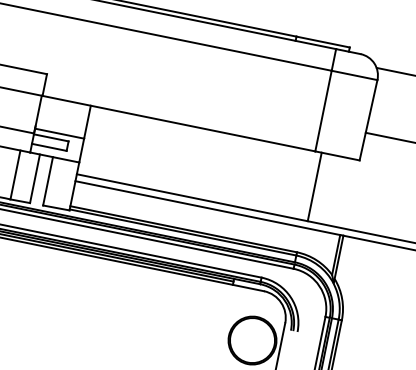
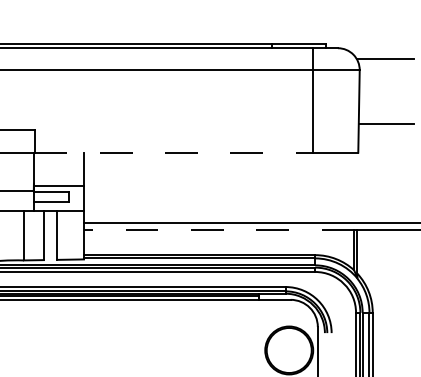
line: (179, 123) -> (174, 152), solid -> dashed
line: (314, 186) -> (319, 187), removed
line: (207, 207) -> (218, 229), solid -> dashed

